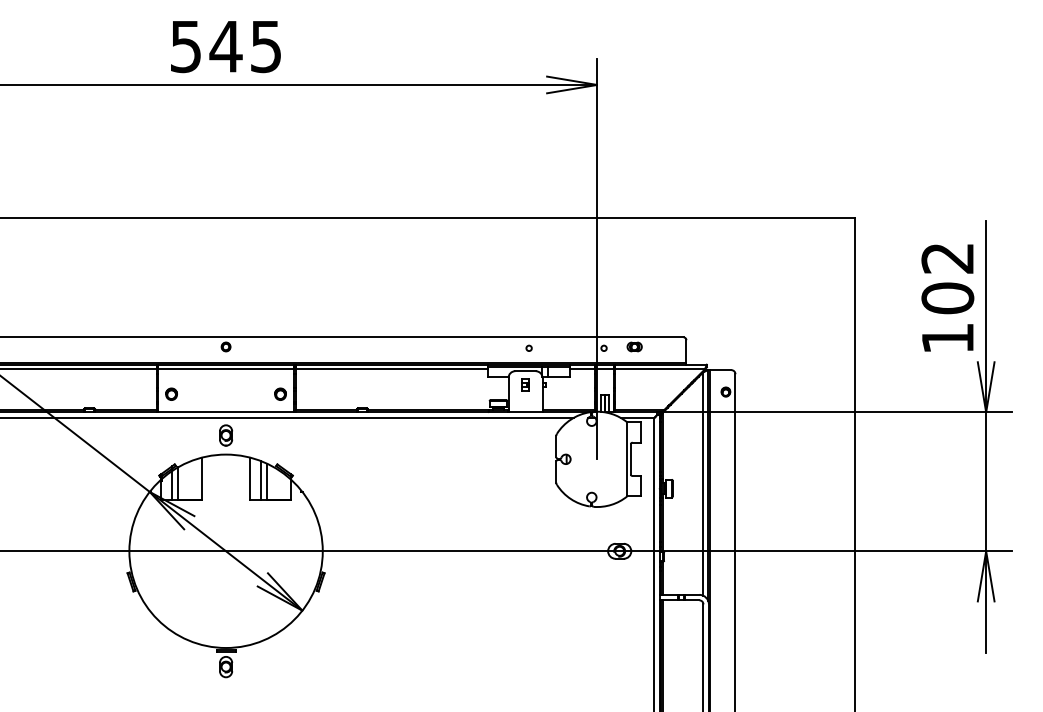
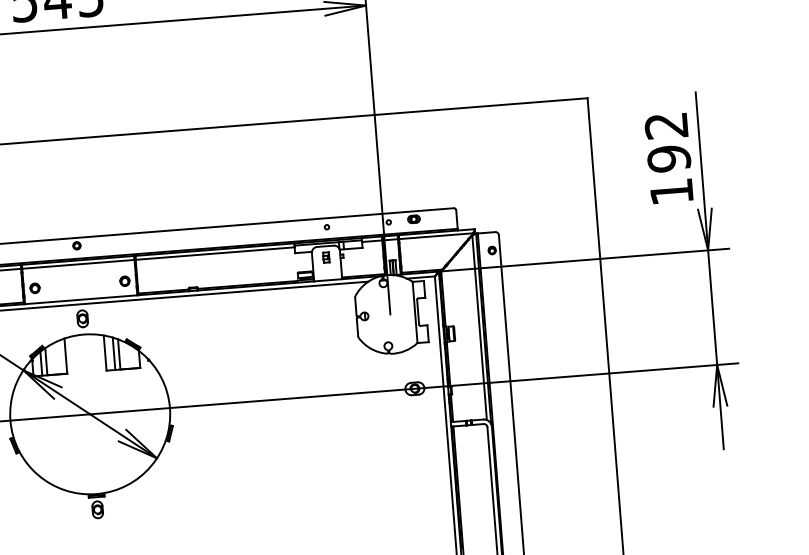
text: (947, 298) -> (668, 158), 102 -> 192

